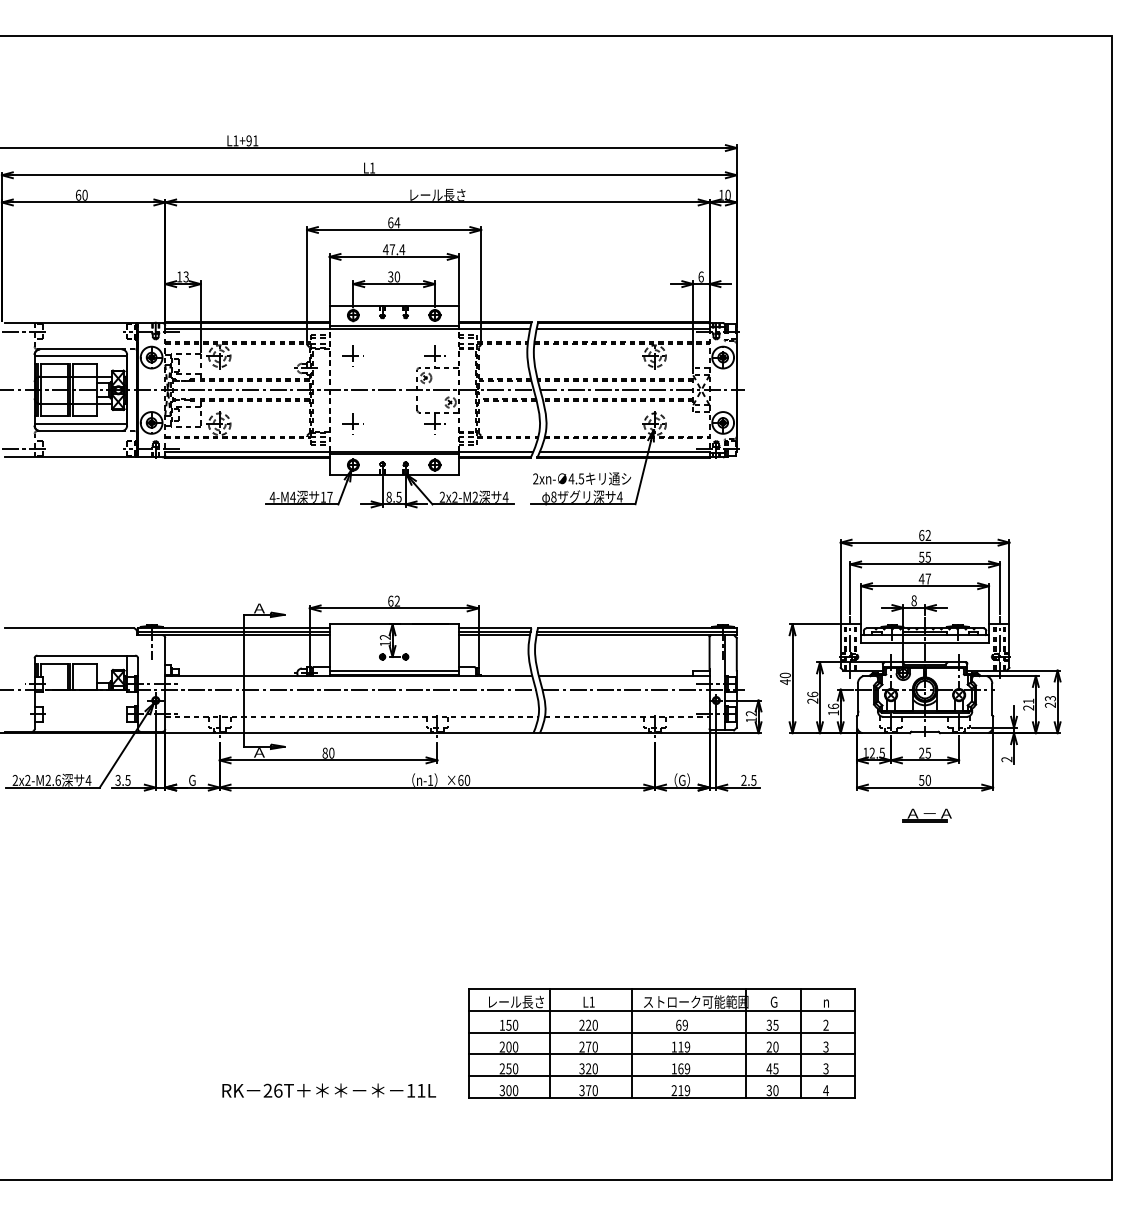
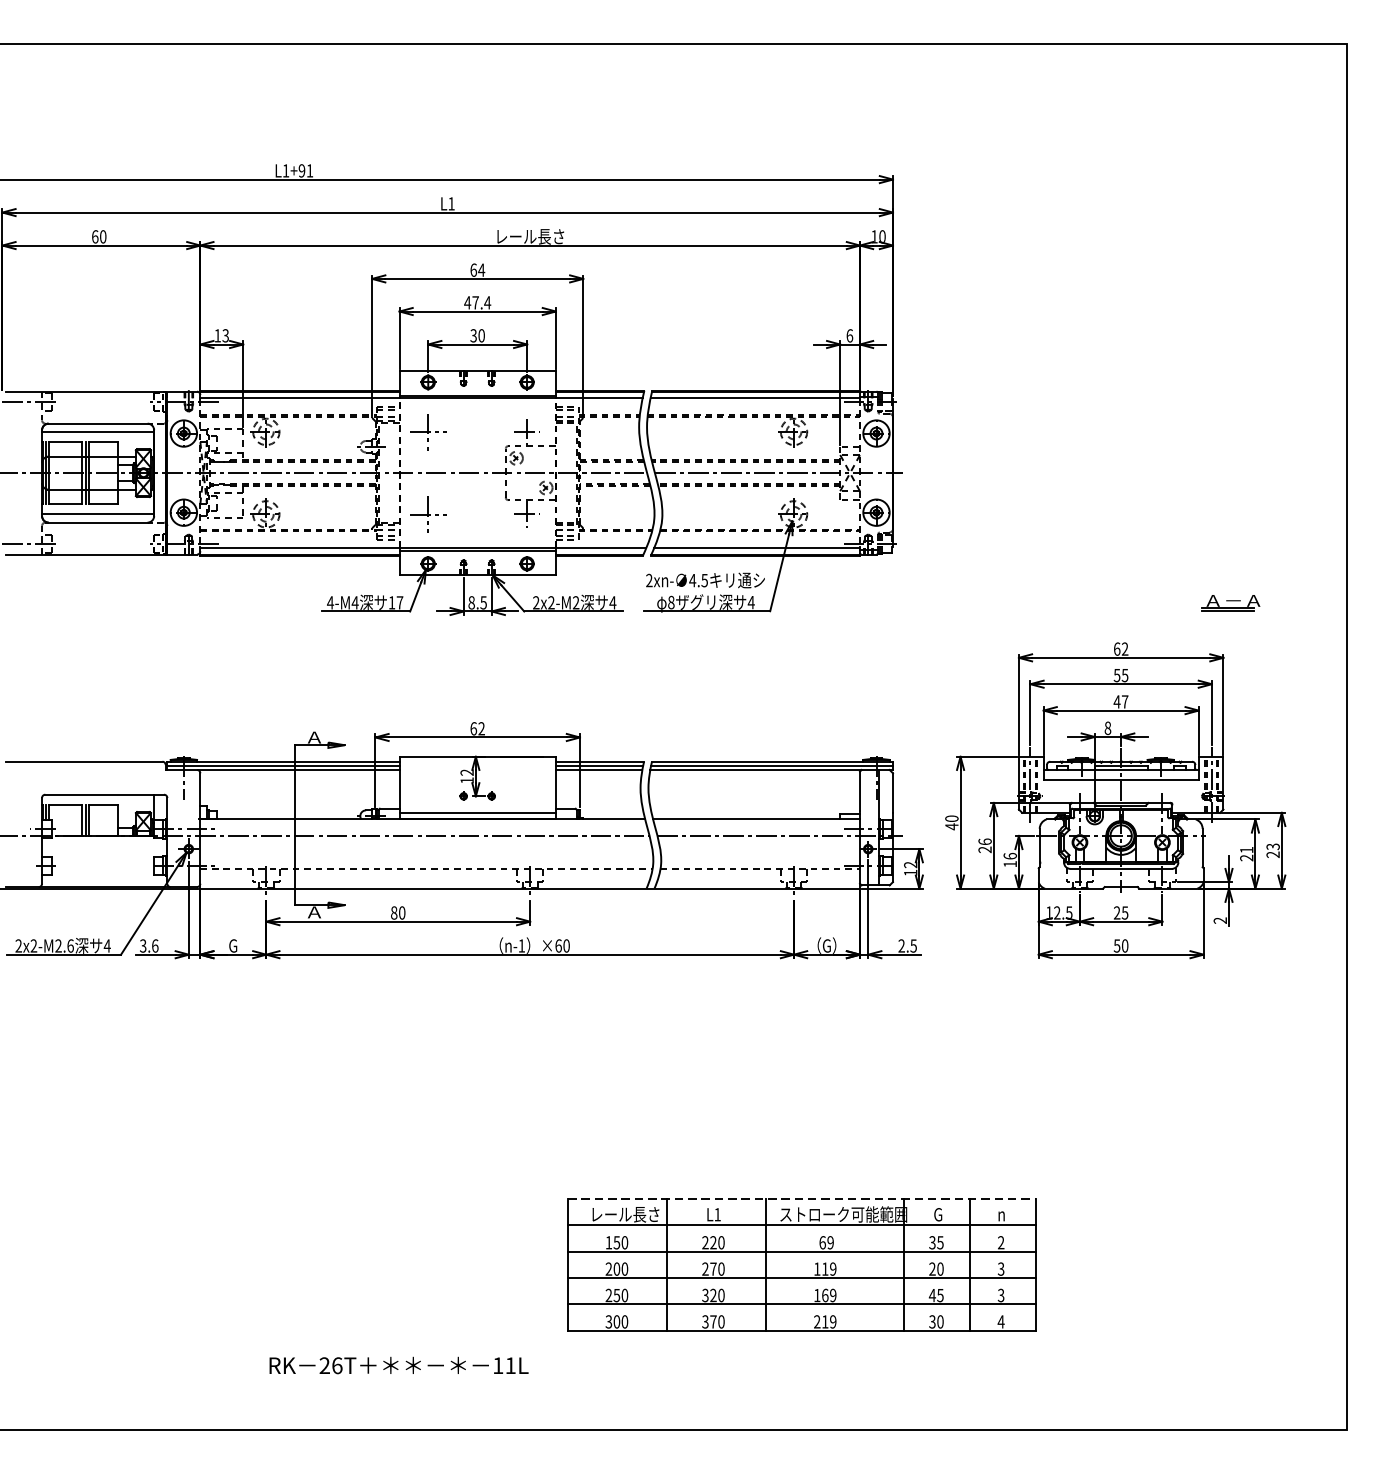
part: (352, 355) -> (427, 430), size x1.4
part: (352, 423) -> (427, 513), size x1.4
text: (127, 779) -> (154, 944), 3.5 -> 3.6
part: (926, 815) -> (1229, 603), moved
line: (662, 989) -> (802, 1199), solid -> dashed
text: (328, 1090) -> (398, 1365), moved

